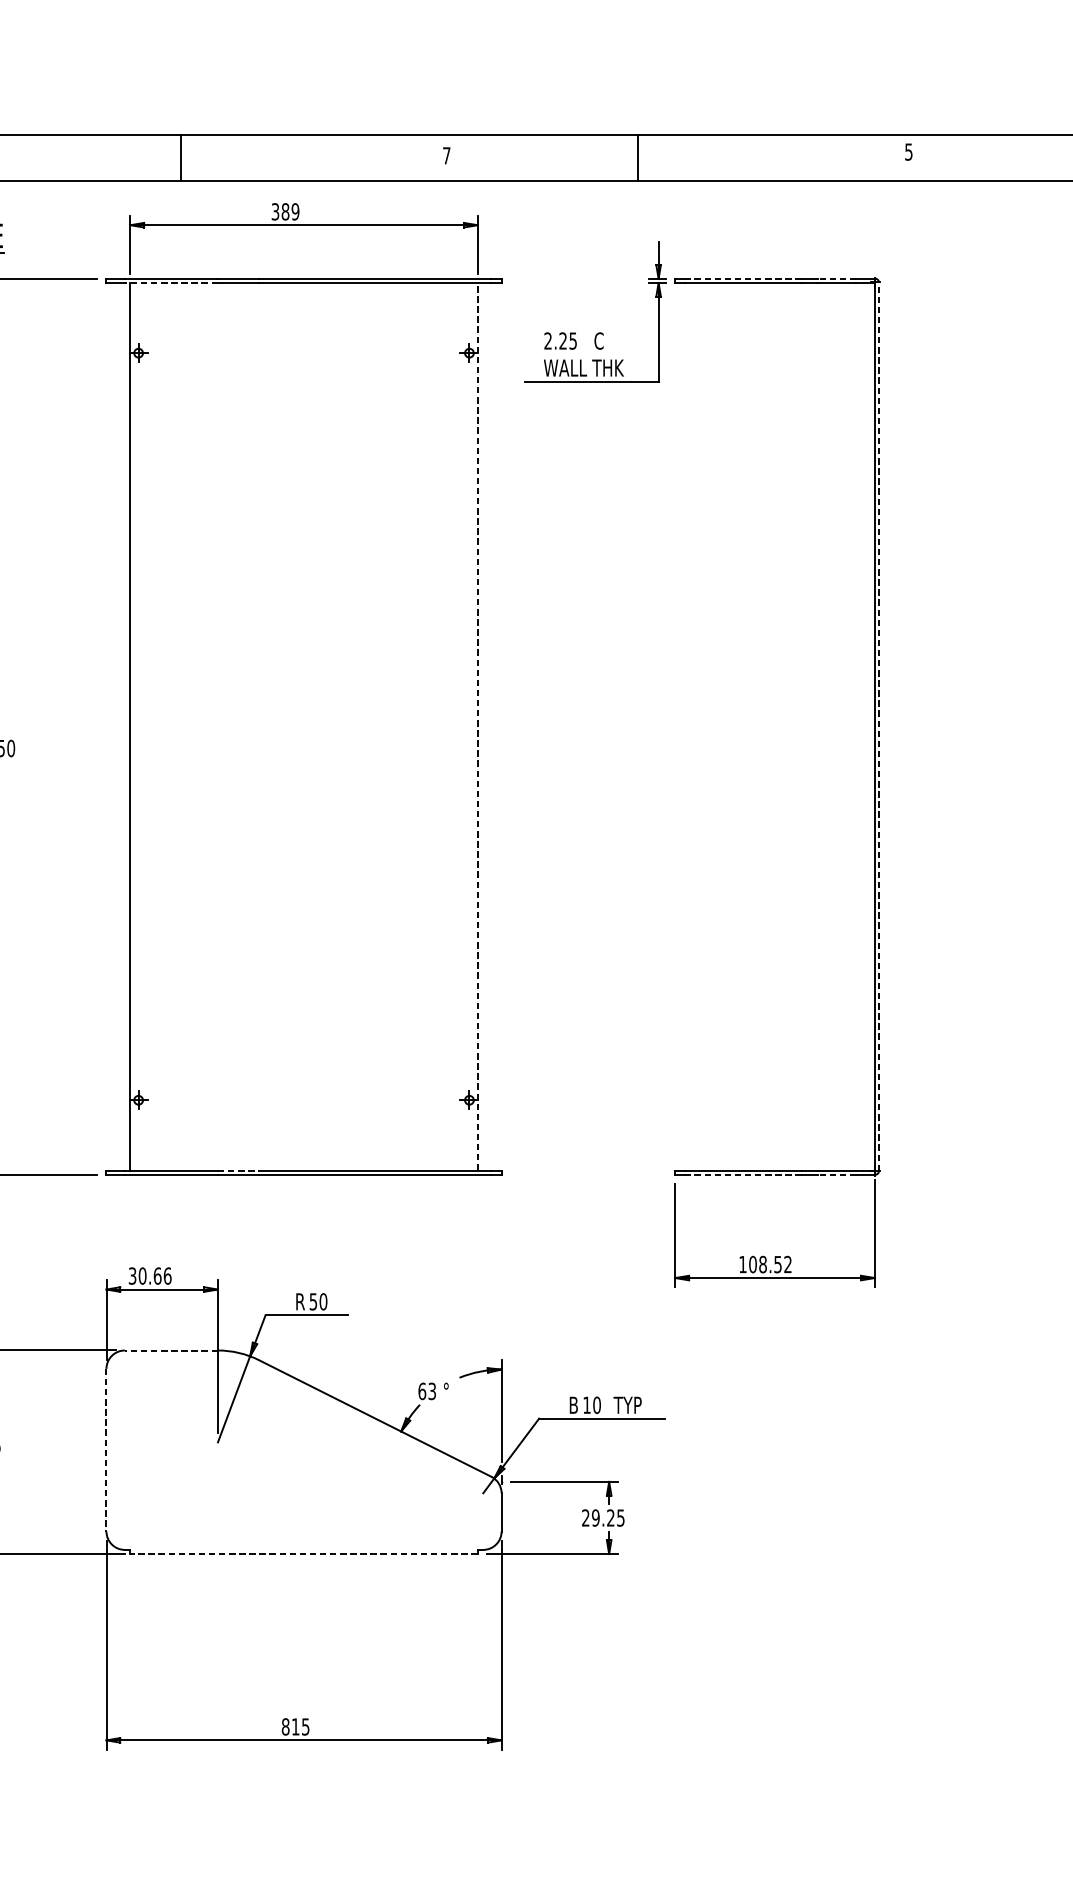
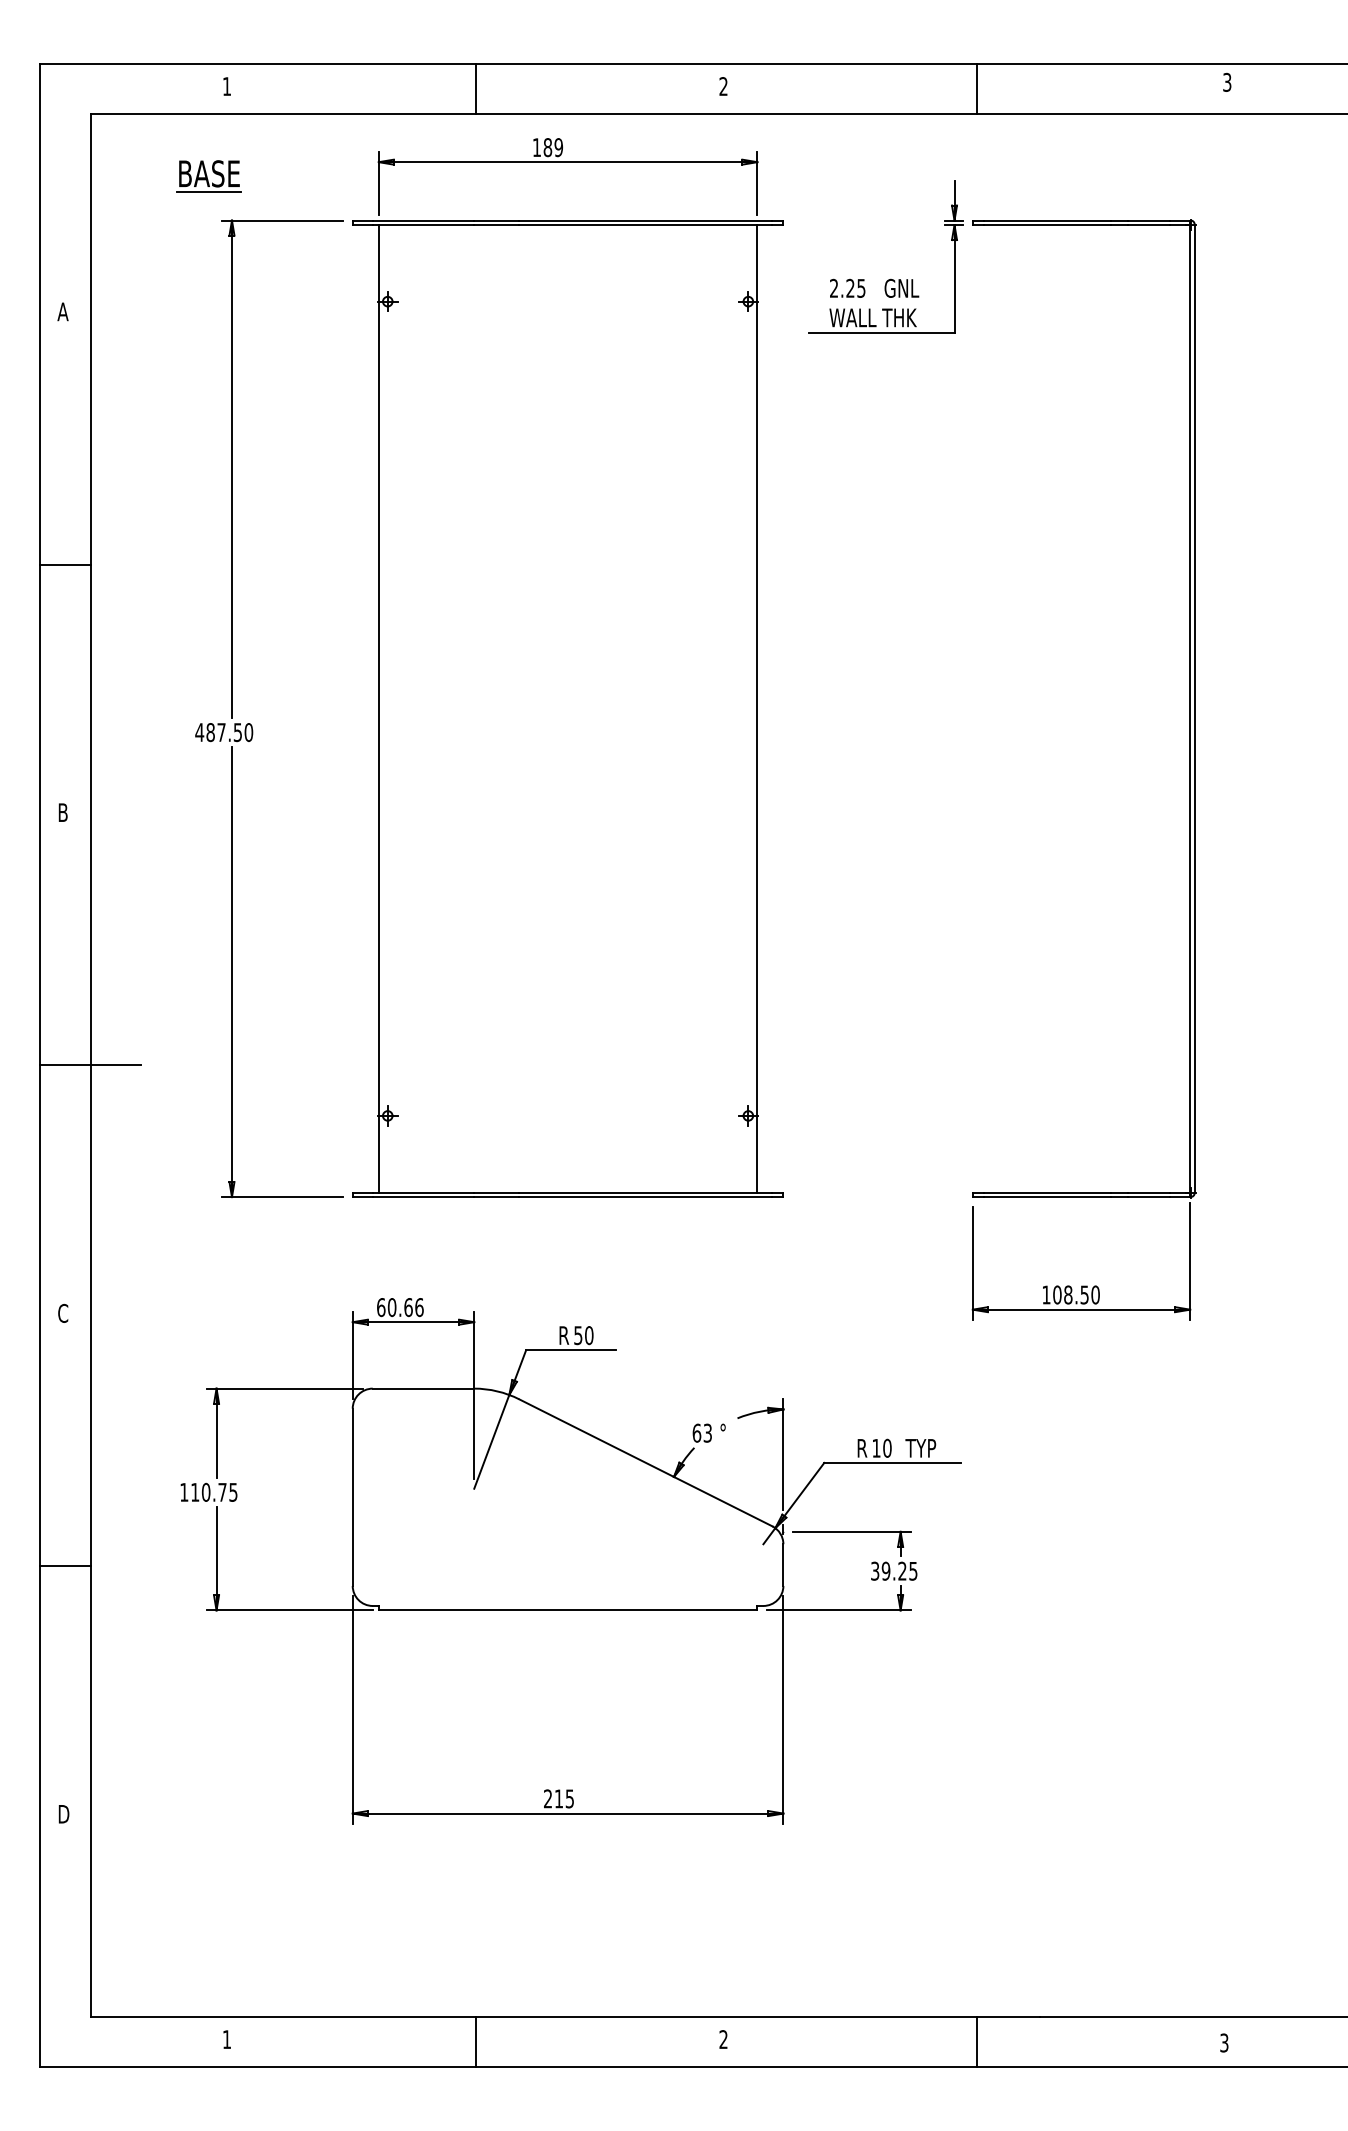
text: (909, 151) -> (1227, 81), 5 -> 3
text: (446, 155) -> (723, 86), 7 -> 2
line: (181, 157) -> (476, 88), moved
line: (637, 157) -> (976, 88), moved
text: (275, 211) -> (536, 147), 389 -> 189
line: (743, 278) -> (1047, 220), dashed -> solid
line: (837, 278) -> (1149, 220), dashed -> solid
line: (171, 283) -> (423, 225), dashed -> solid
text: (613, 341) -> (905, 288), C -> GNL
line: (477, 726) -> (757, 708), dashed -> solid
line: (878, 726) -> (1194, 708), dashed -> solid
line: (239, 1170) -> (497, 1192), dashed -> solid
line: (743, 1175) -> (1047, 1197), dashed -> solid
line: (837, 1175) -> (1149, 1197), dashed -> solid
text: (787, 1264) -> (1095, 1294), 108.52 -> 108.50
text: (132, 1276) -> (381, 1307), 30.66 -> 60.66
line: (171, 1350) -> (423, 1388), dashed -> solid
text: (575, 1405) -> (863, 1448), B -> R
line: (106, 1450) -> (352, 1497), dashed -> solid
text: (586, 1518) -> (875, 1571), 29.25 -> 39.25
line: (303, 1554) -> (567, 1610), dashed -> solid
text: (285, 1726) -> (547, 1798), 815 -> 215

